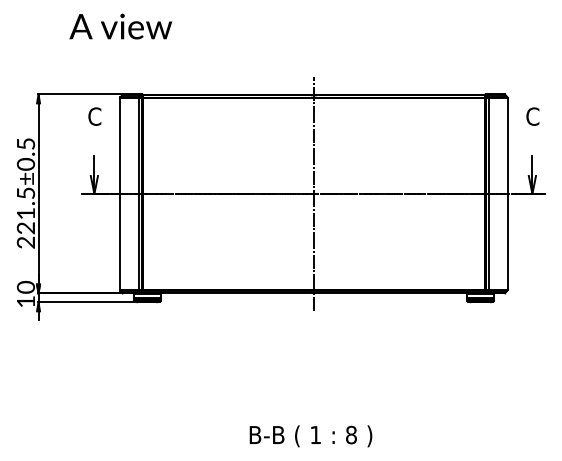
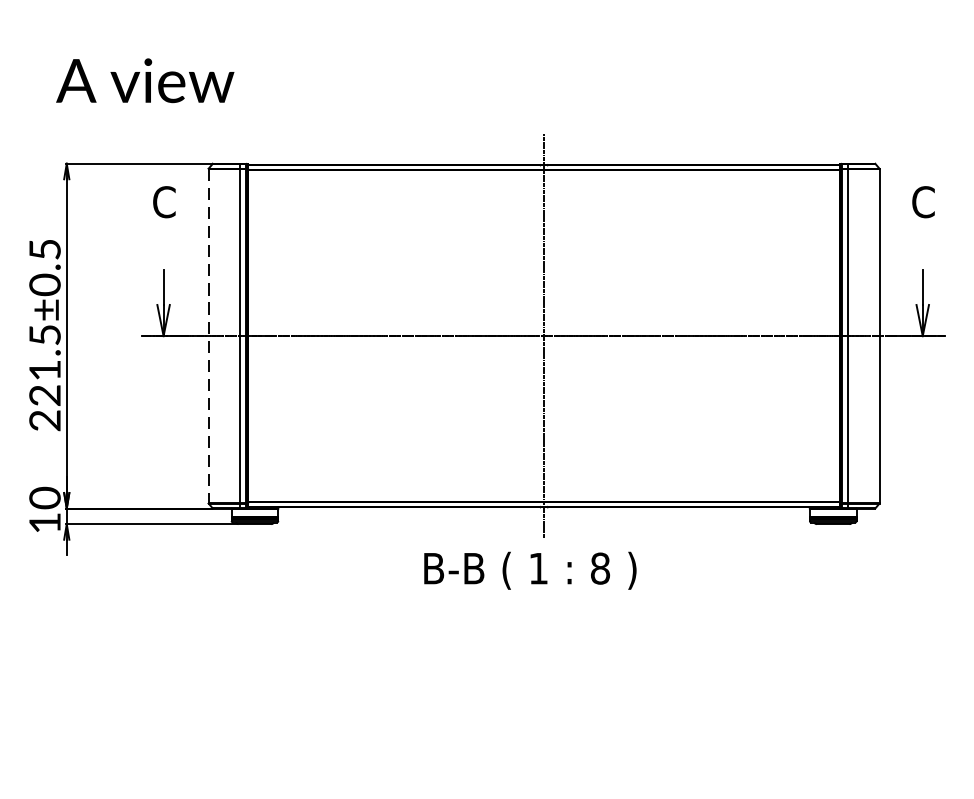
text: (120, 26) -> (144, 80), moved
line: (120, 194) -> (208, 337), solid -> dashed
text: (310, 436) -> (529, 571), moved

